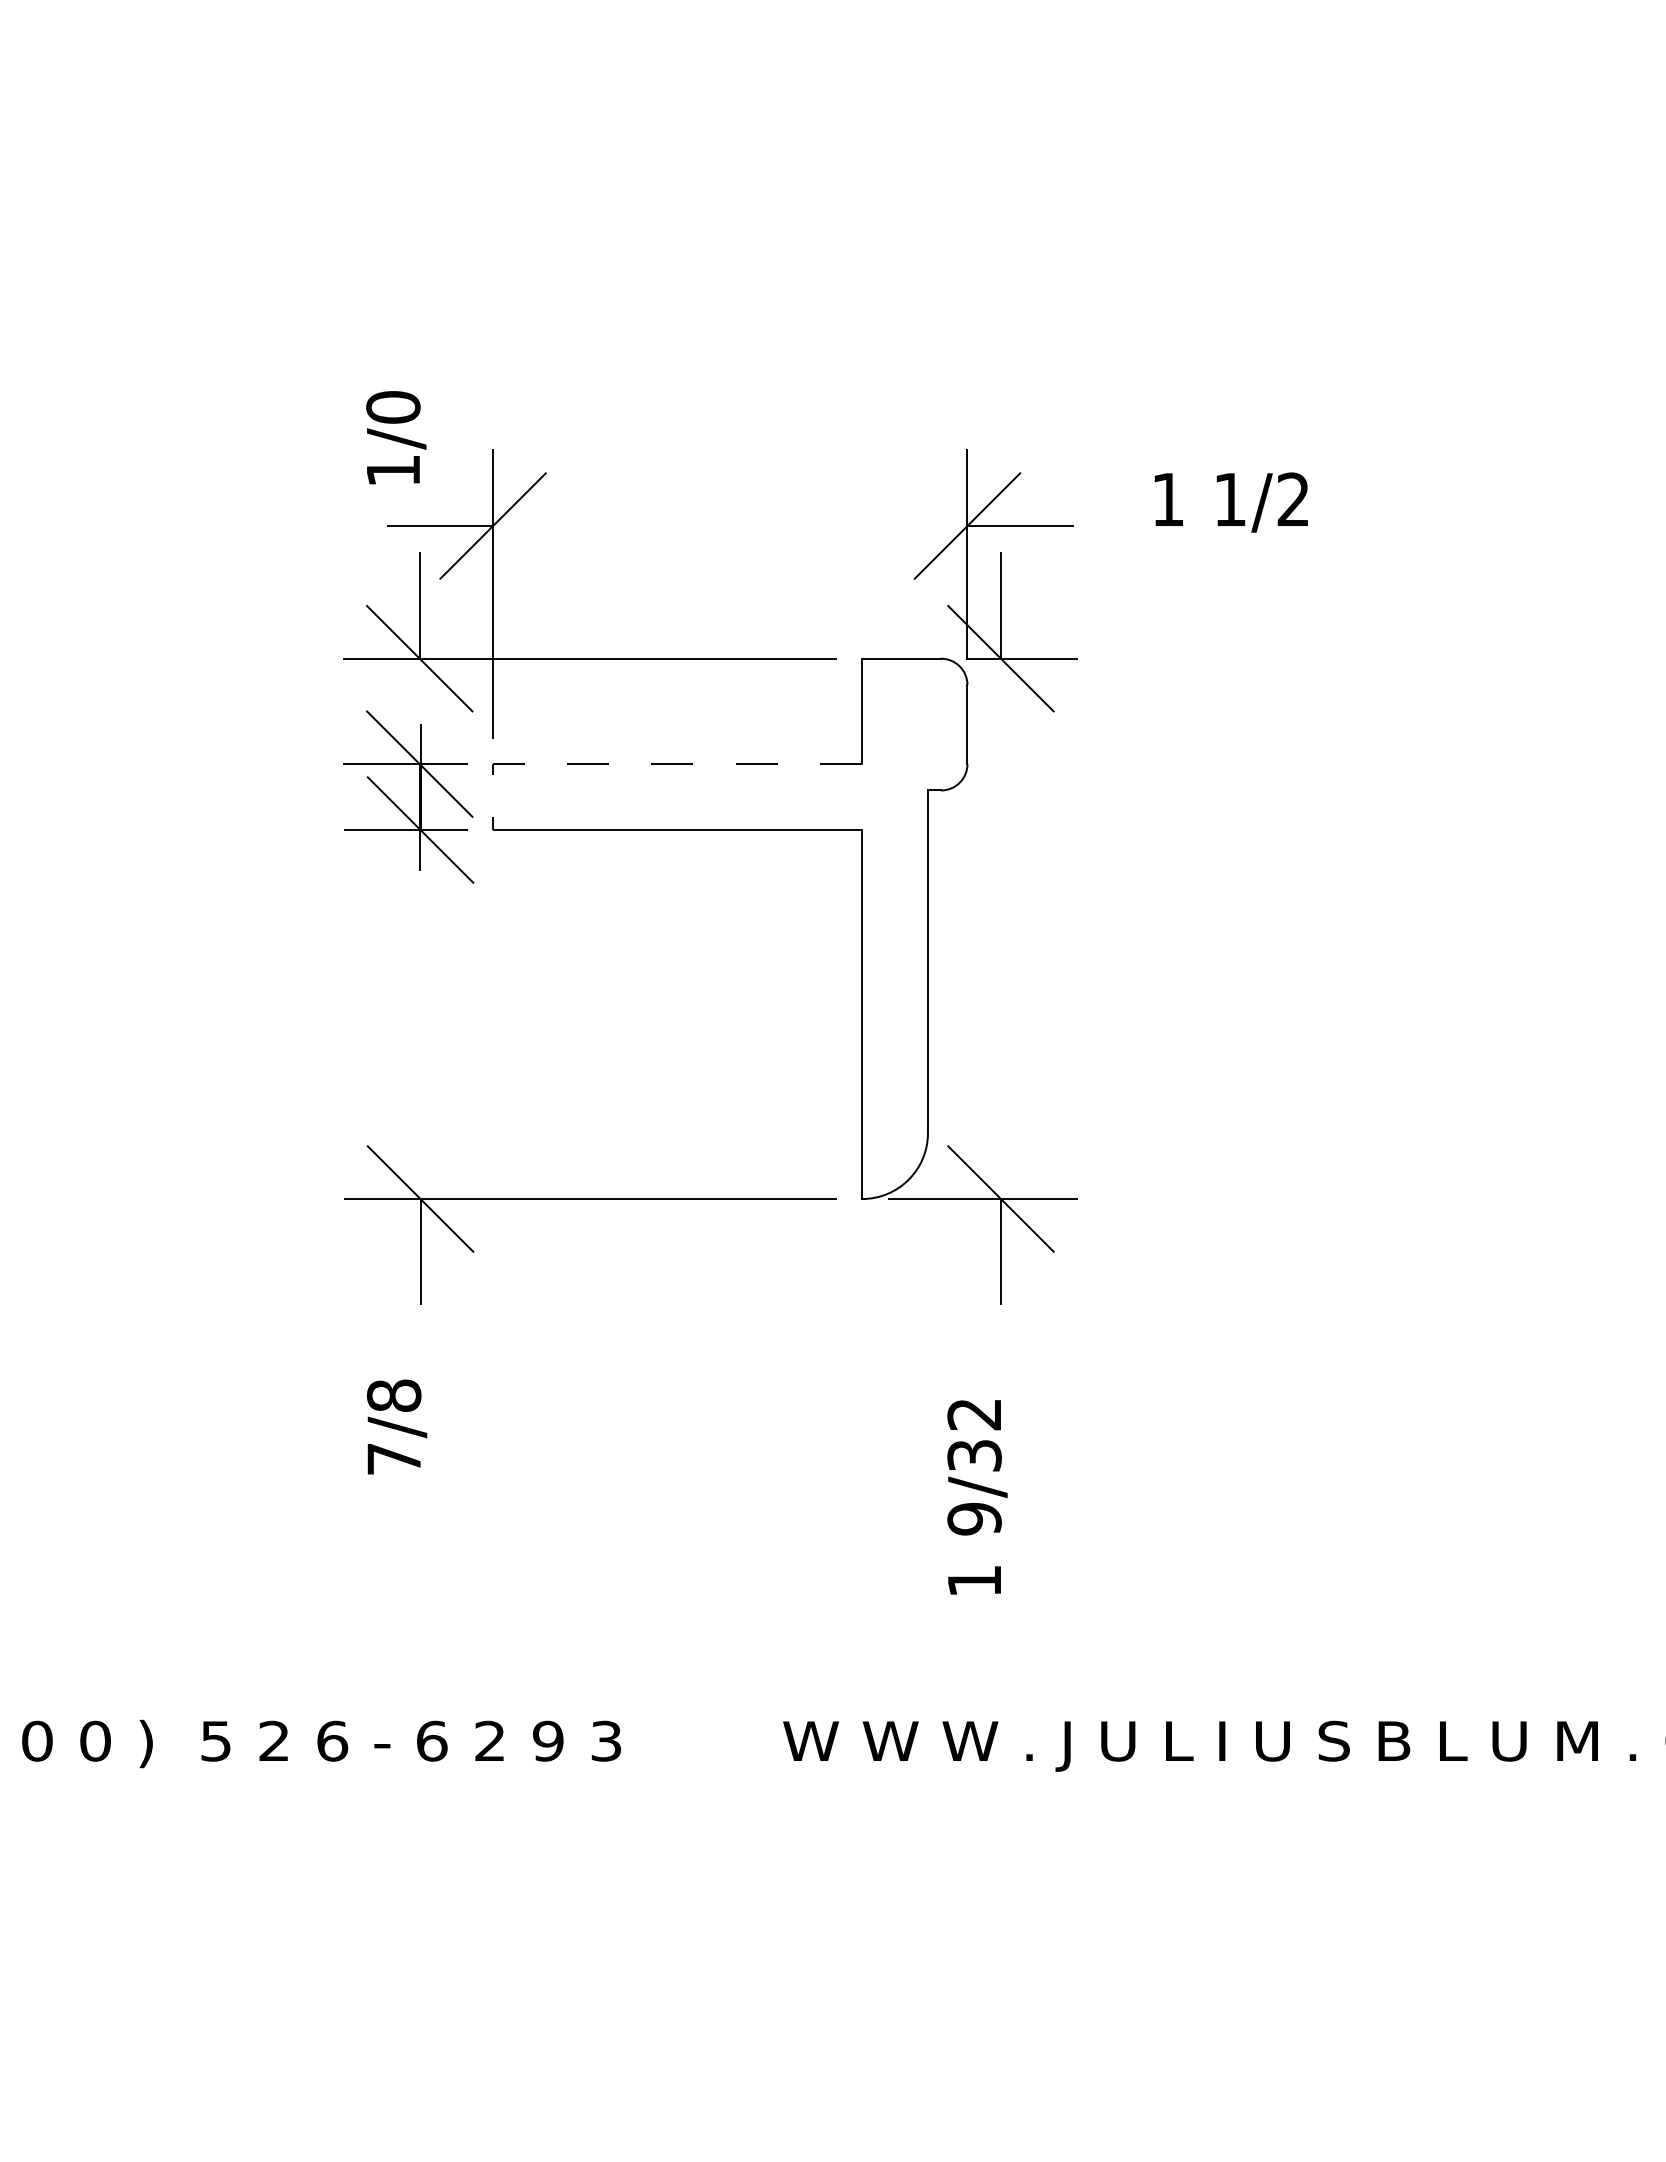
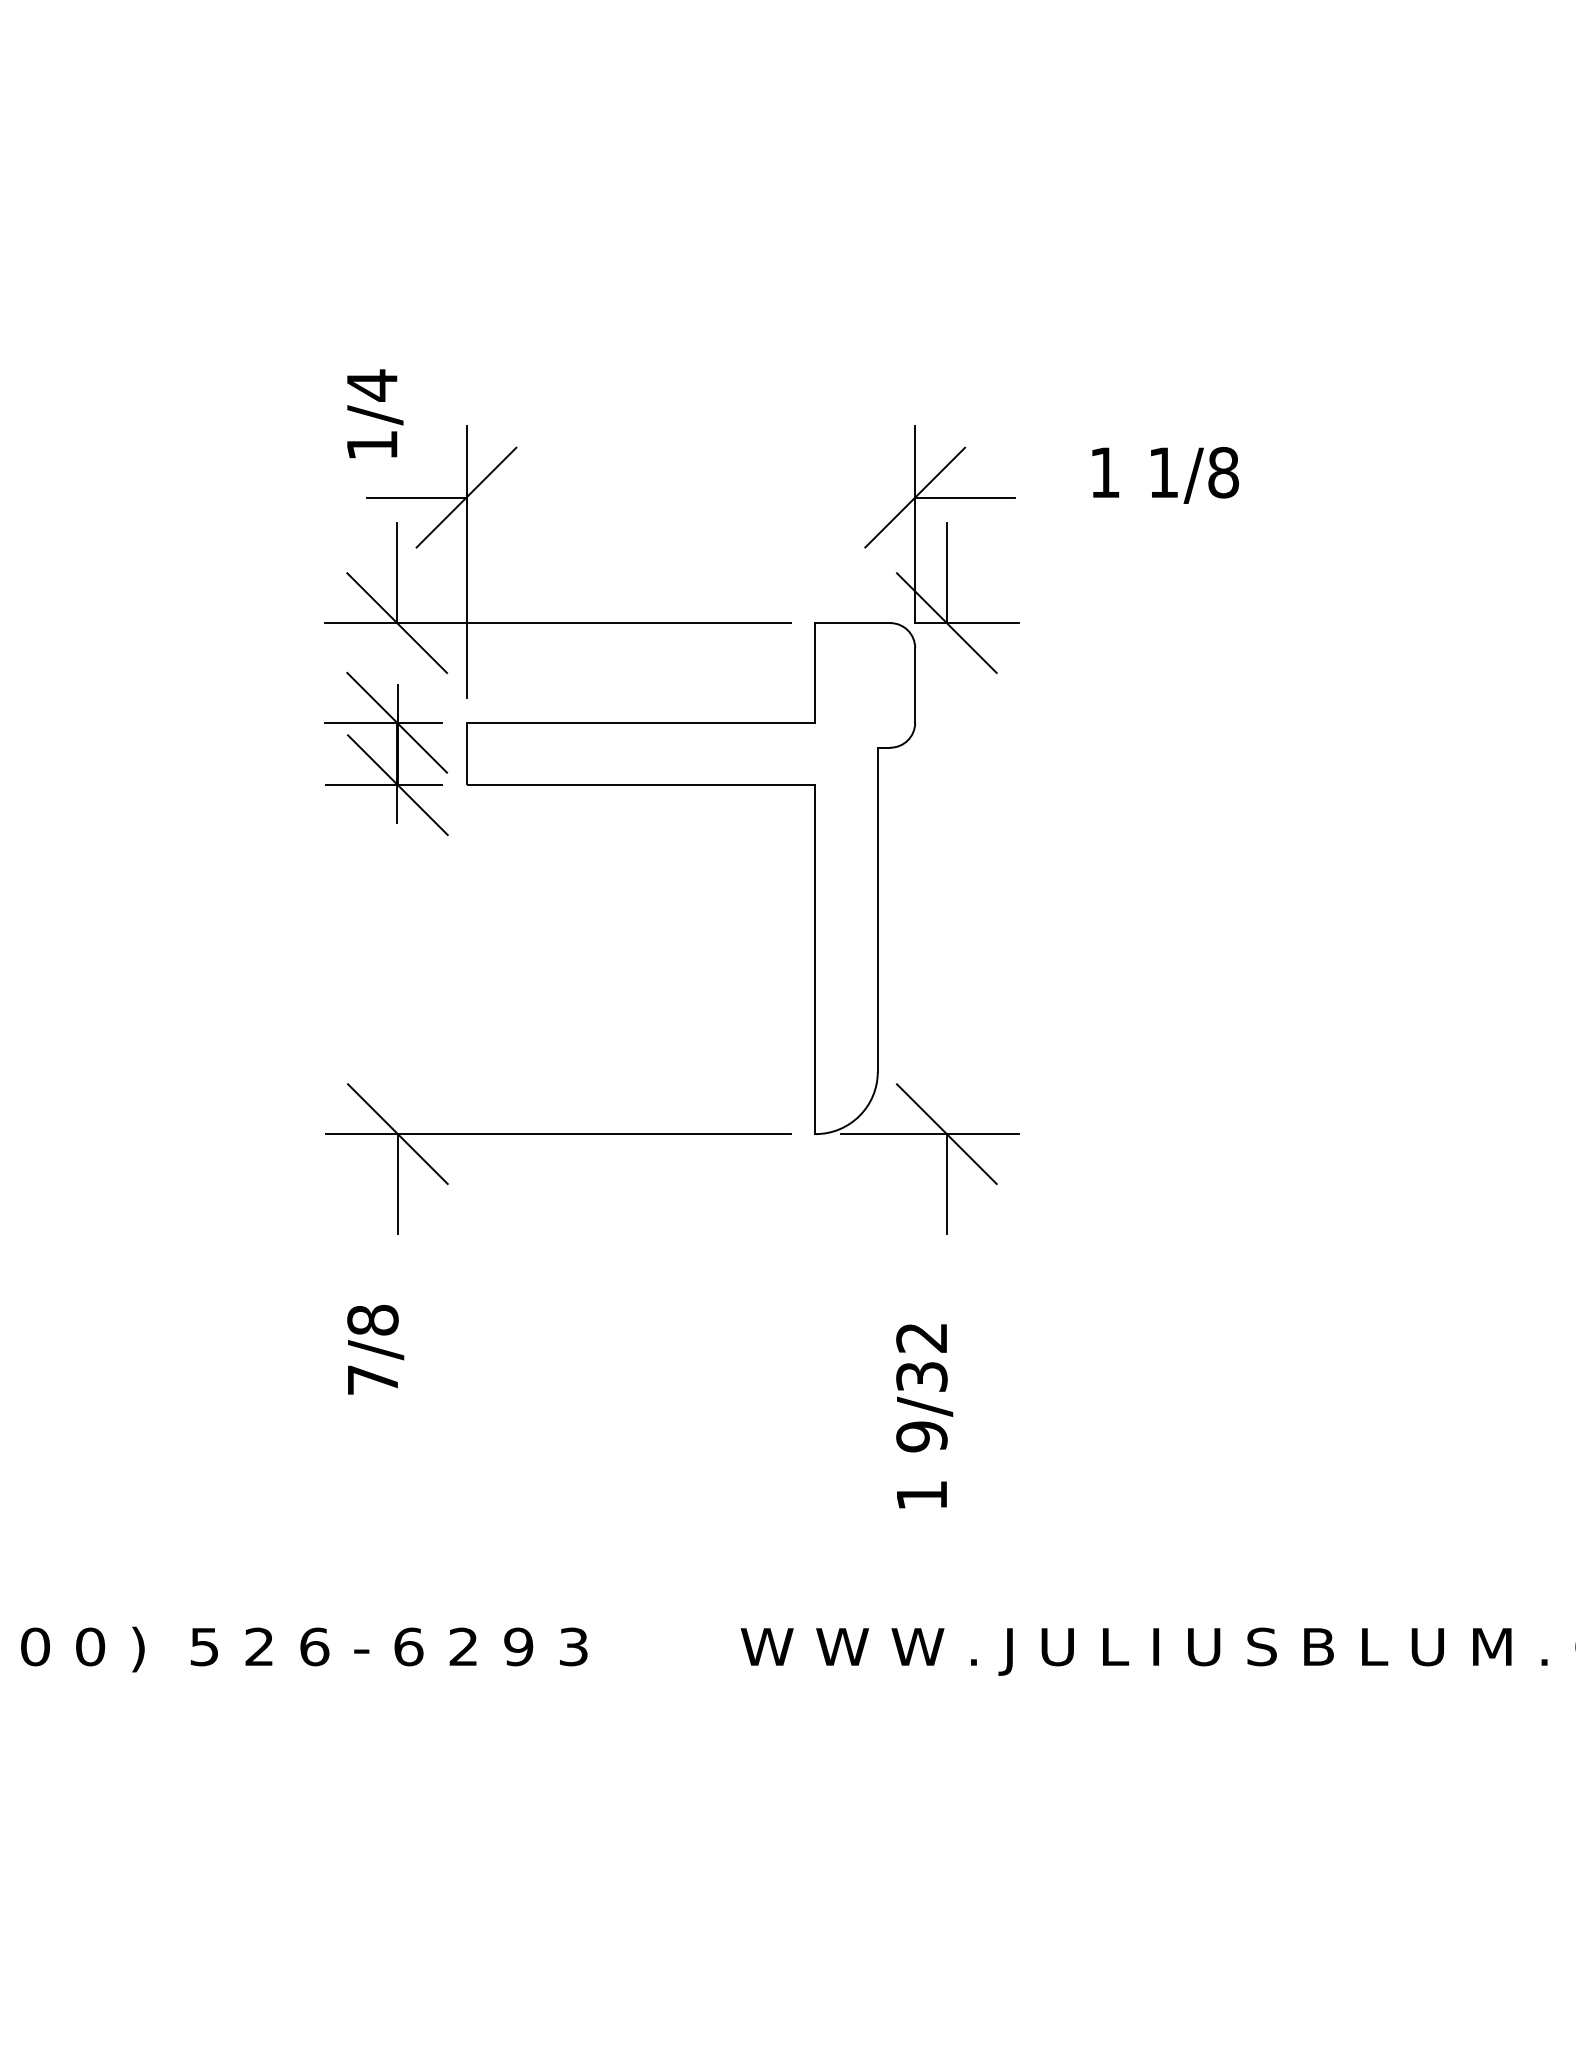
text: (393, 407) -> (372, 385), 1/0 -> 1/4
text: (1293, 499) -> (1223, 472), 1/2 -> 1/8
line: (643, 763) -> (608, 722), dashed -> solid

